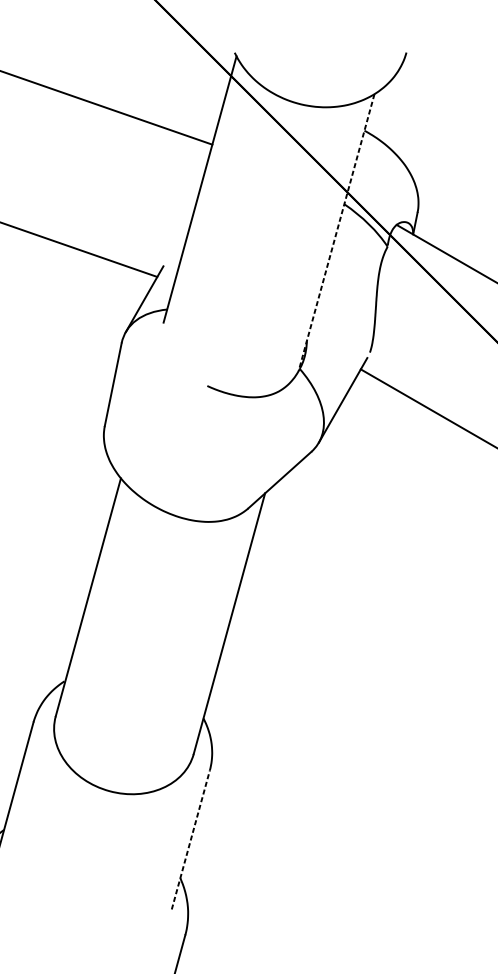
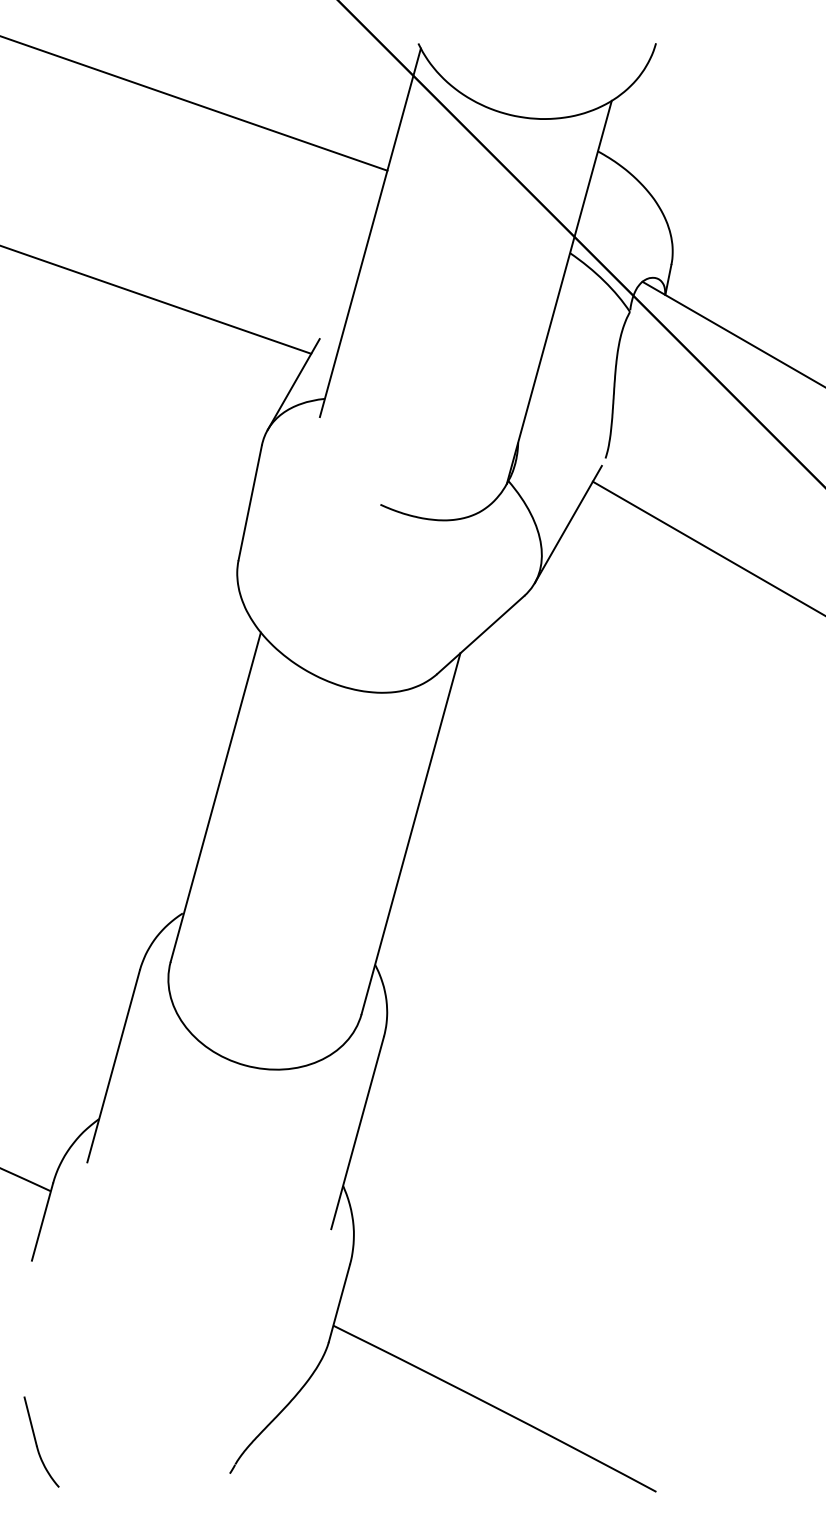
line: (336, 232) -> (559, 292), dashed -> solid
line: (190, 840) -> (357, 1133), dashed -> solid

